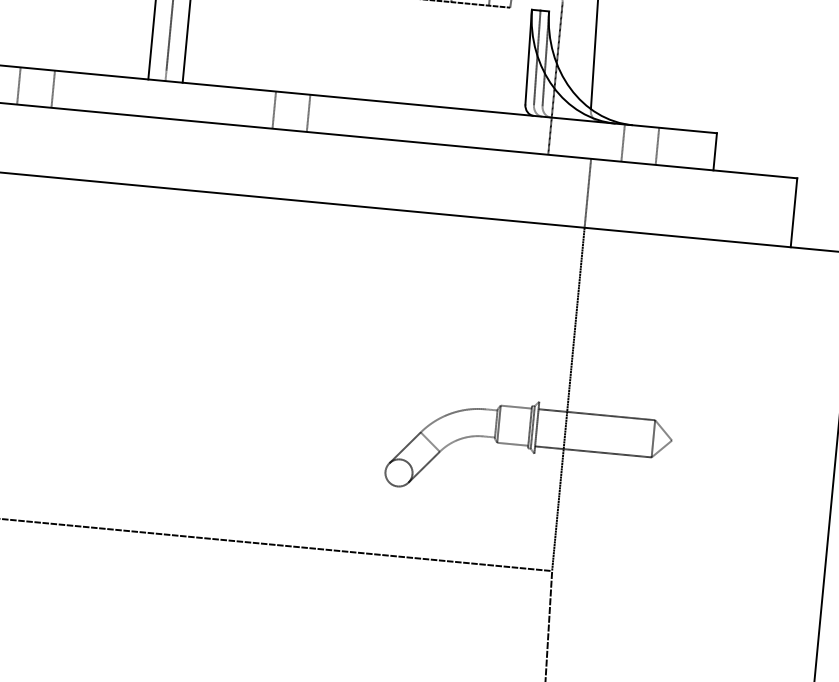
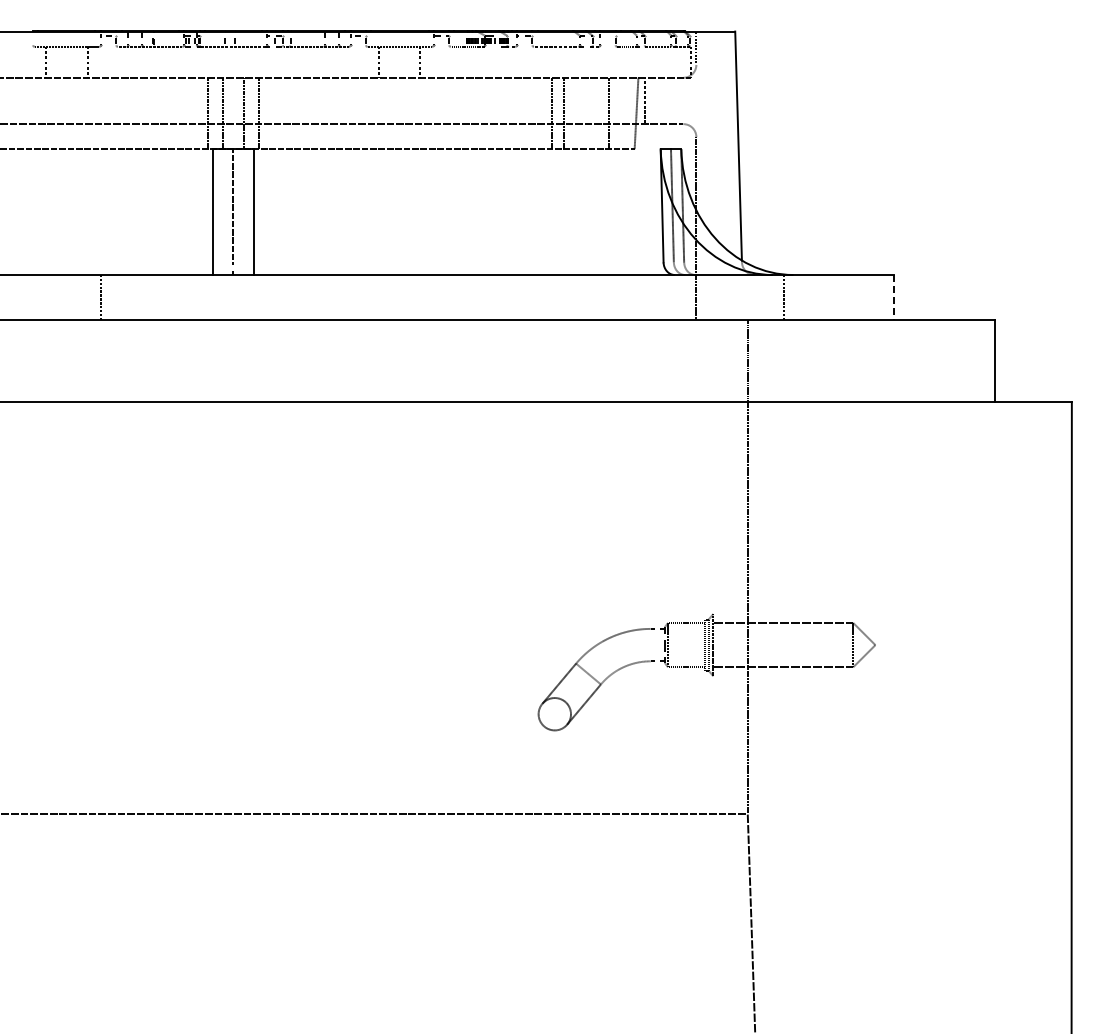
line: (18, 86) -> (59, 297), removed
line: (273, 110) -> (365, 297), removed
line: (308, 113) -> (407, 297), removed
line: (657, 146) -> (825, 297), removed
line: (715, 152) -> (894, 297), solid -> dashed

